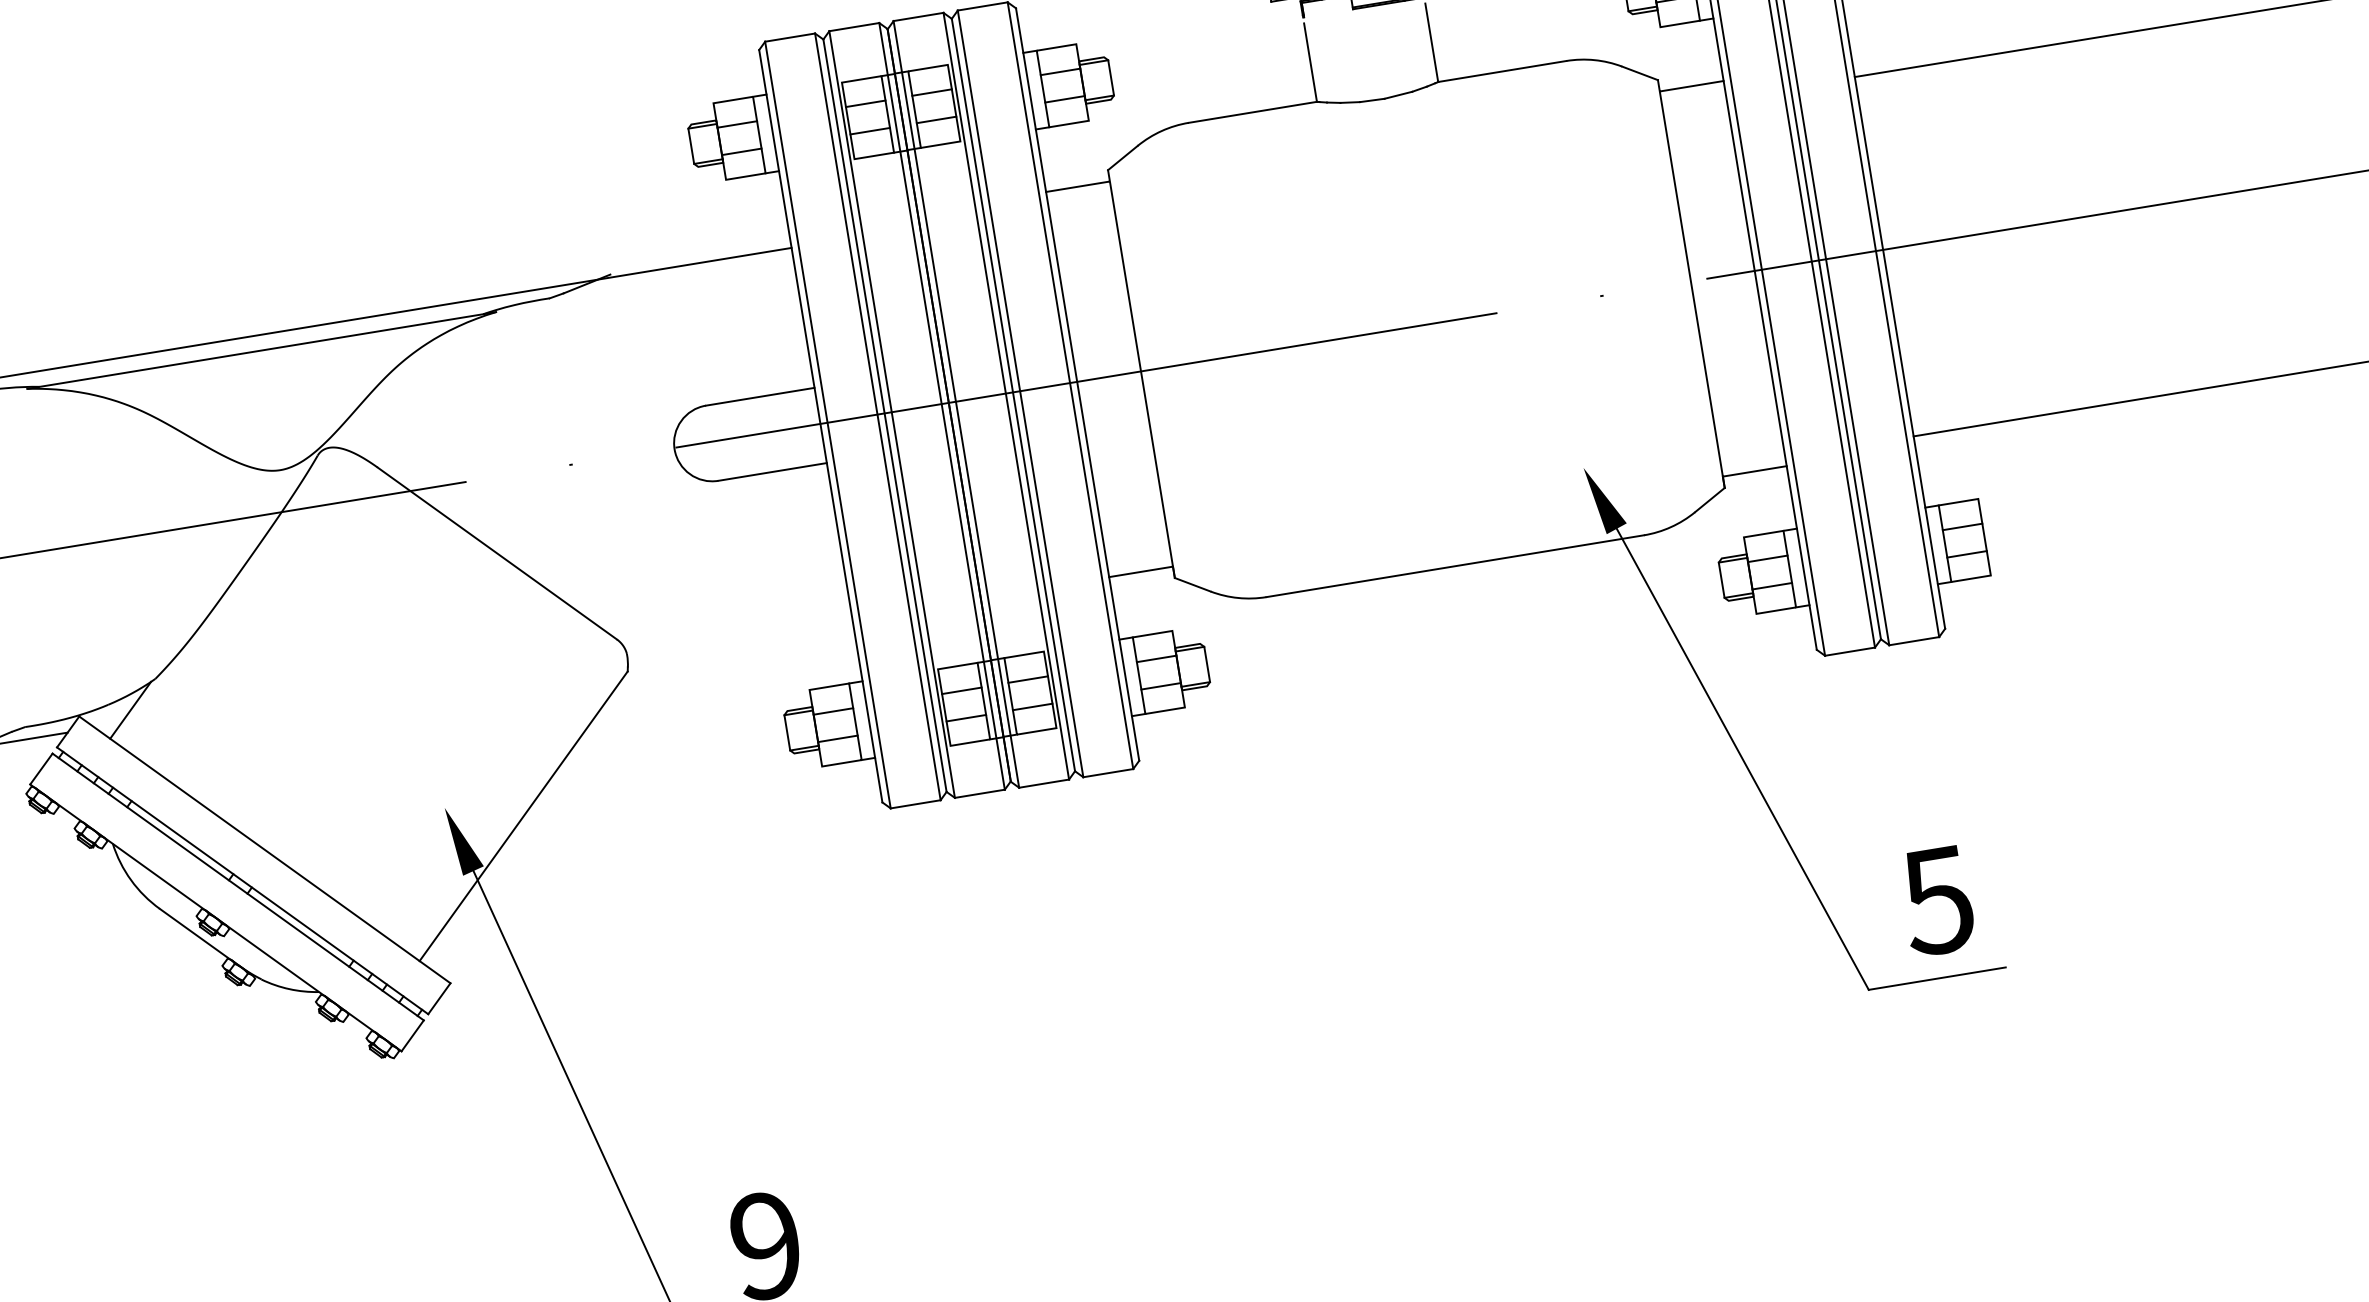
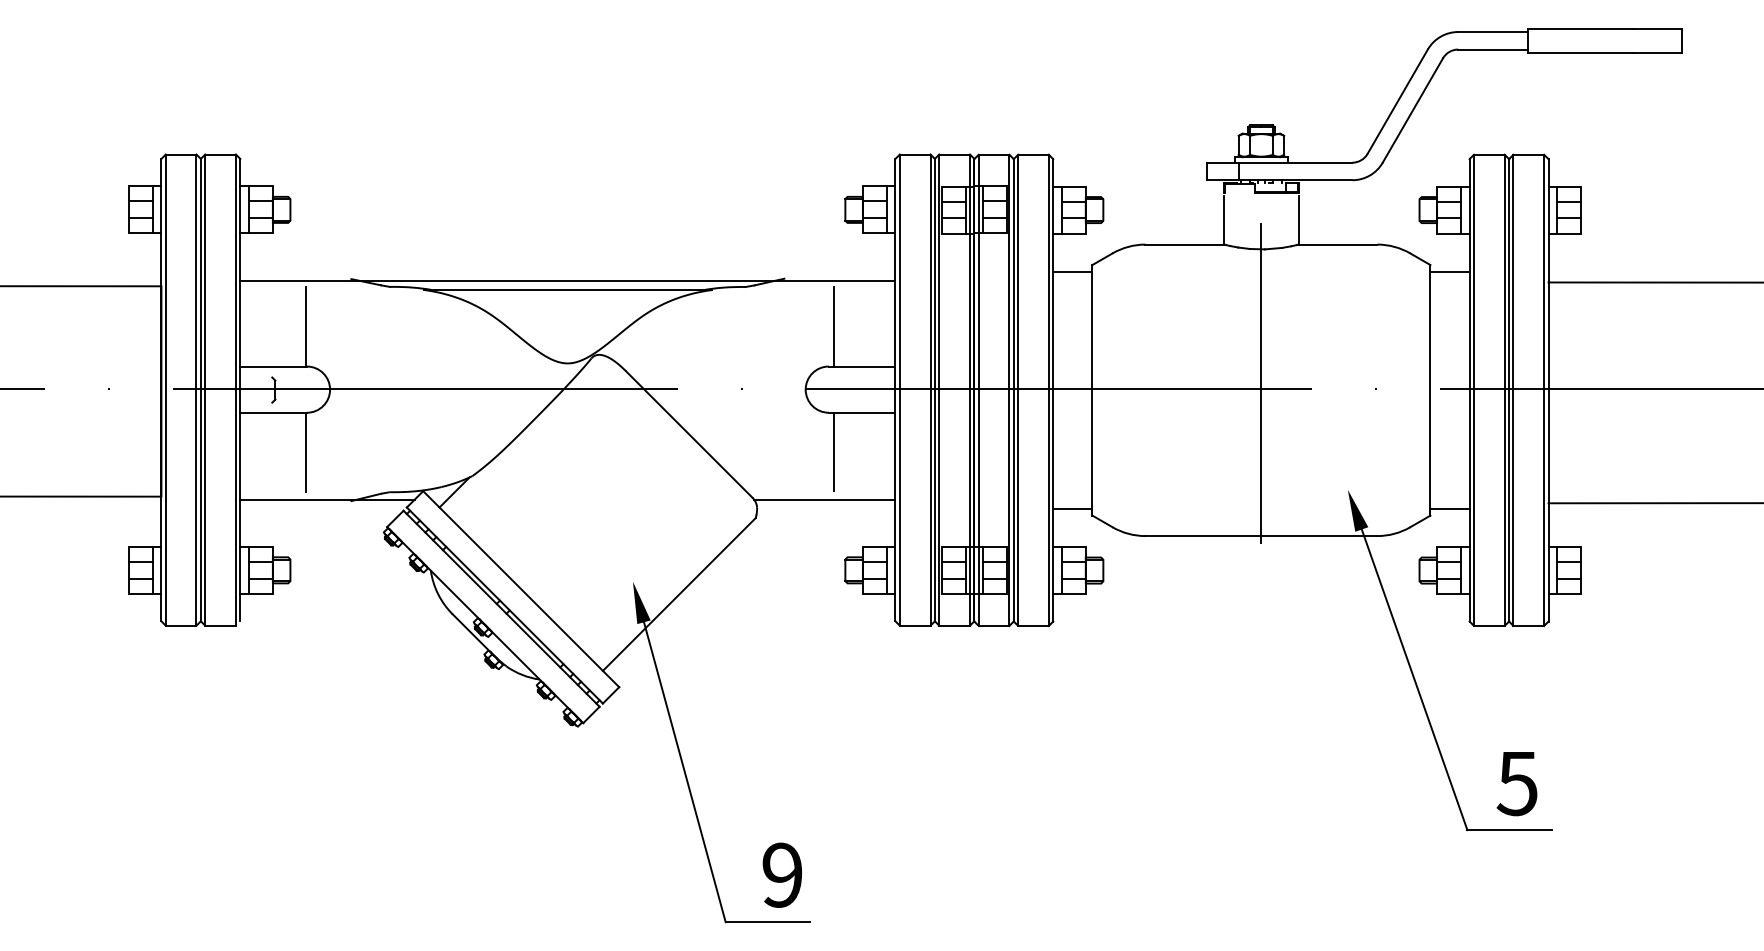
line: (1414, 317) -> (1261, 383), added
line: (704, 338) -> (834, 326), added
line: (737, 542) -> (834, 451), added
line: (734, 623) -> (824, 499), added

